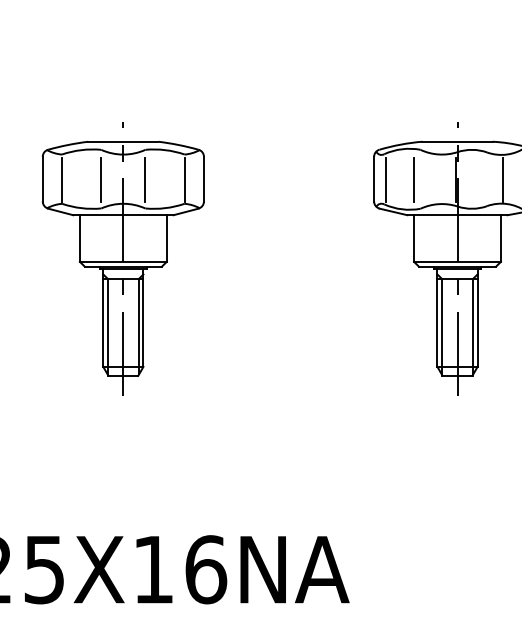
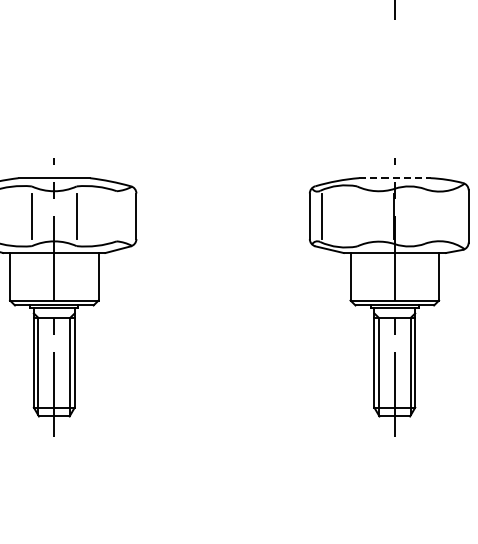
line: (458, 141) -> (395, 177), solid -> dashed
line: (184, 179) -> (116, 216), removed
line: (414, 179) -> (350, 216), removed
line: (502, 179) -> (440, 216), removed

